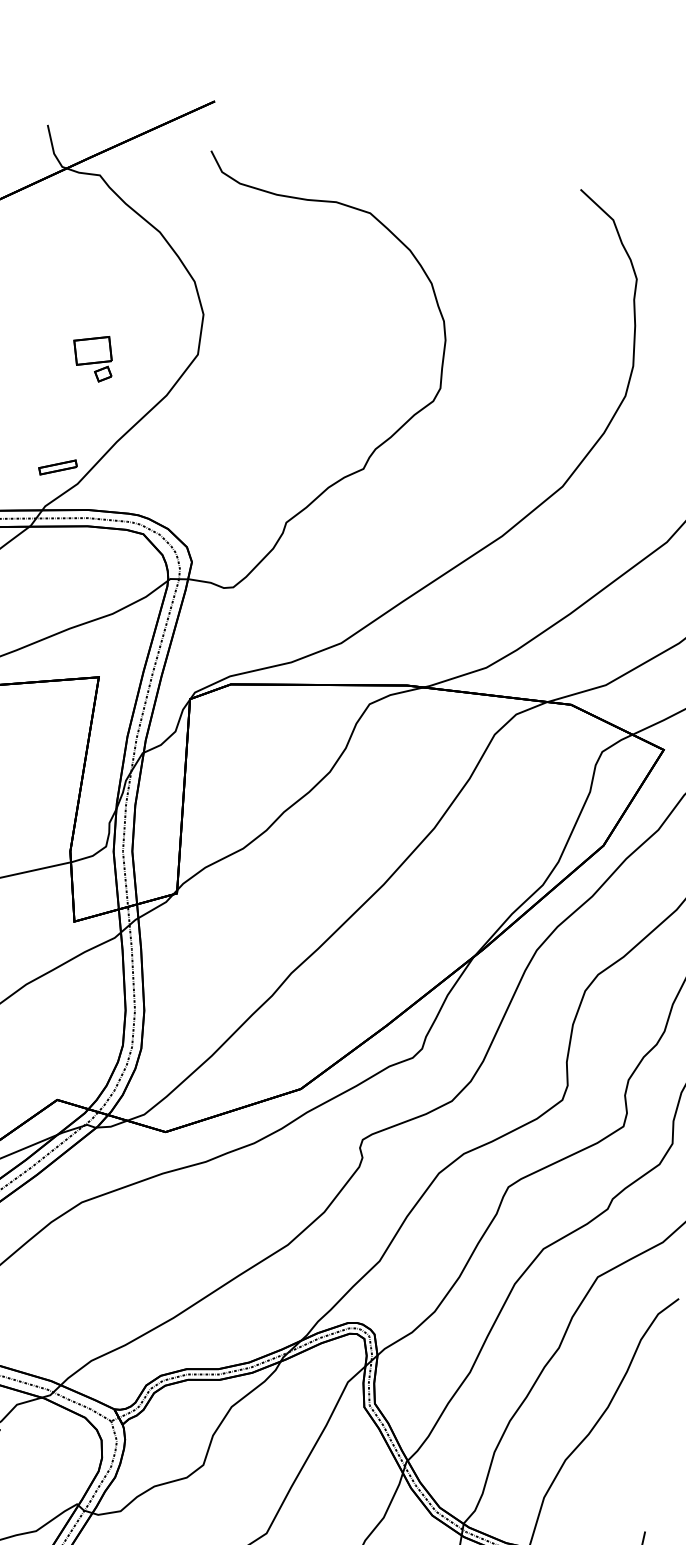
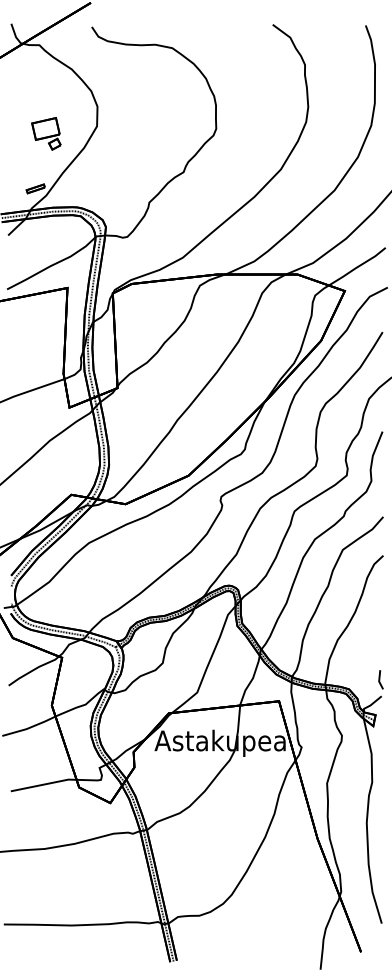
part: (93, 357) -> (46, 133), size x1.43

